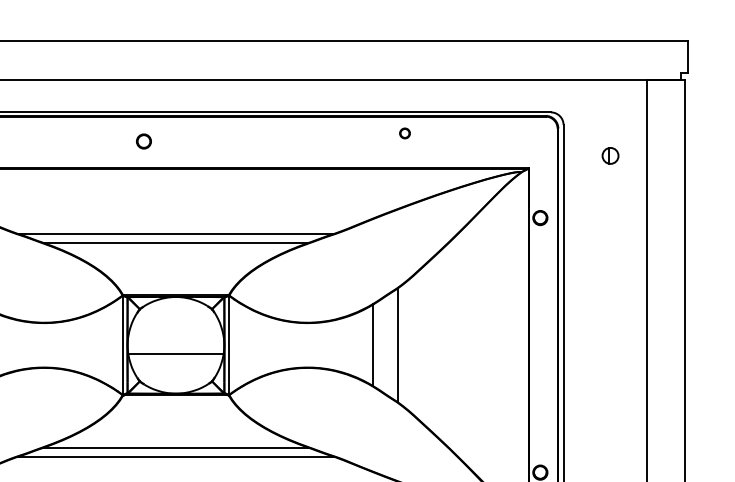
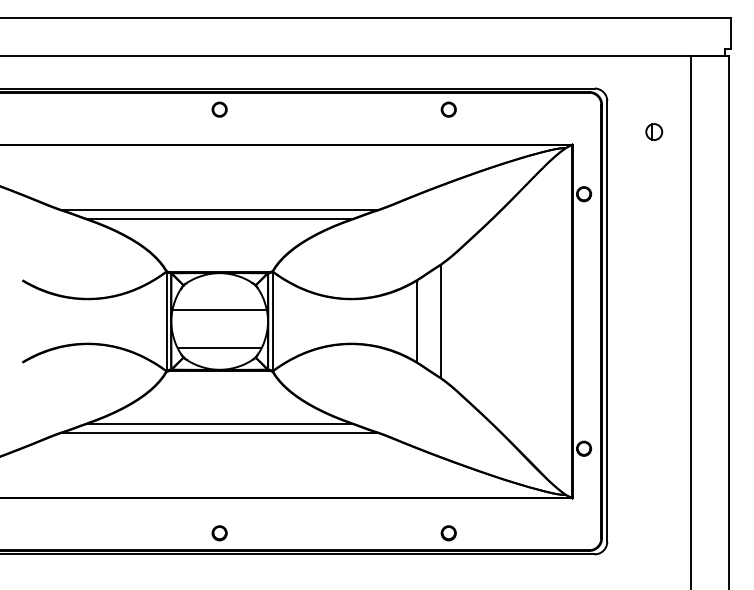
circle: (404, 133) -> (448, 109), size x1.43
circle: (143, 141) -> (219, 109), moved
line: (175, 354) -> (219, 310), moved
line: (175, 372) -> (219, 348), added

